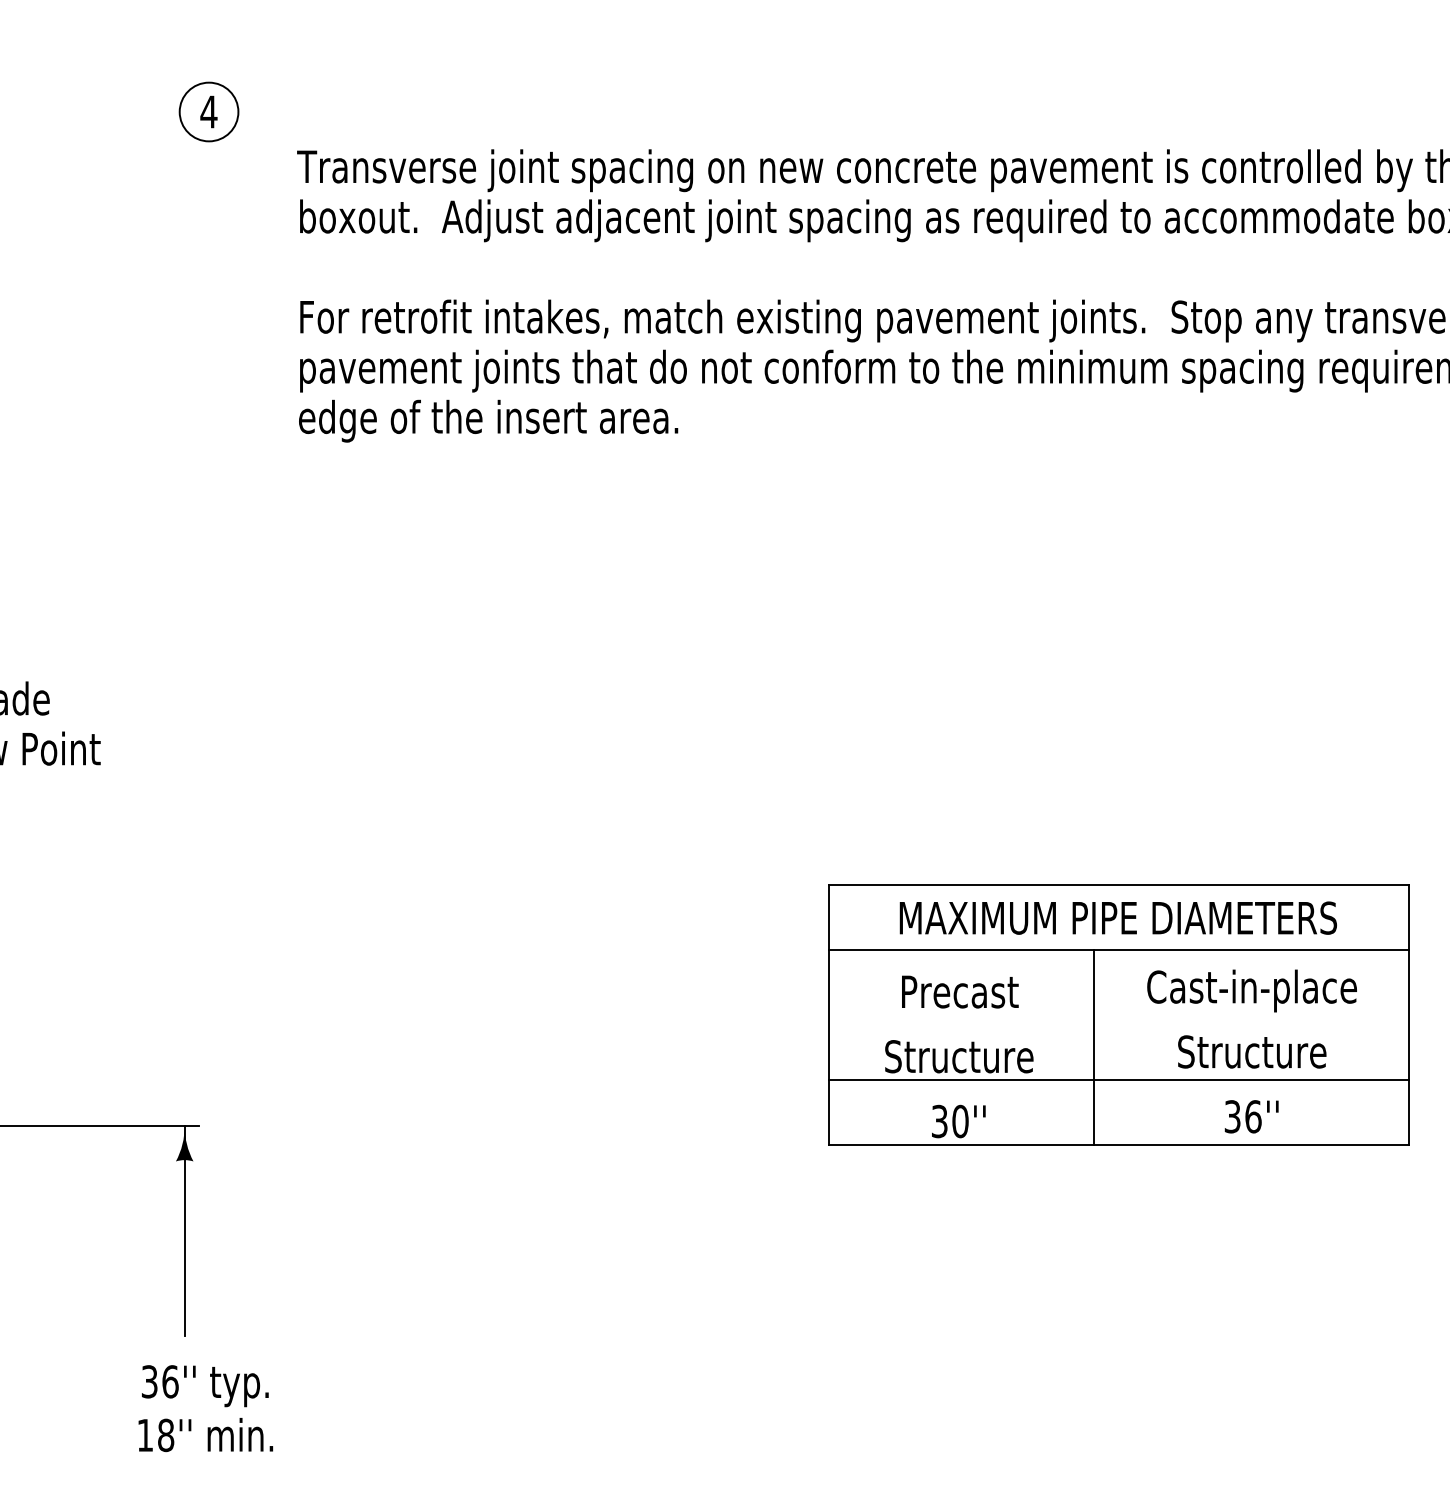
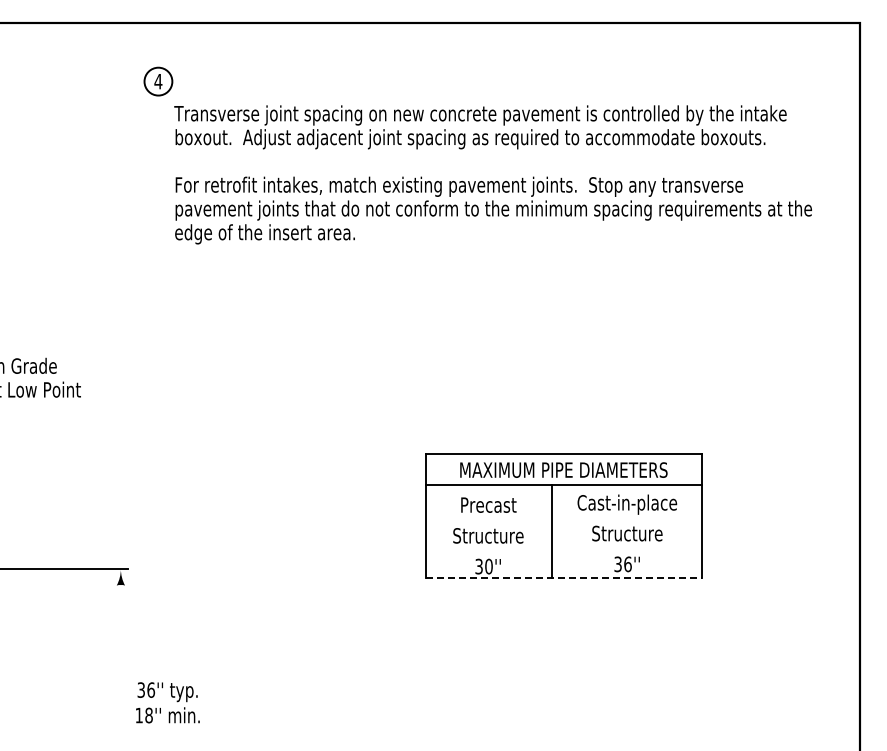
part: (209, 111) -> (158, 81), moved
line: (1117, 1079) -> (563, 546), removed
line: (1119, 1144) -> (564, 577), solid -> dashed
line: (183, 1230) -> (120, 618), removed
text: (204, 1407) -> (167, 702), moved

